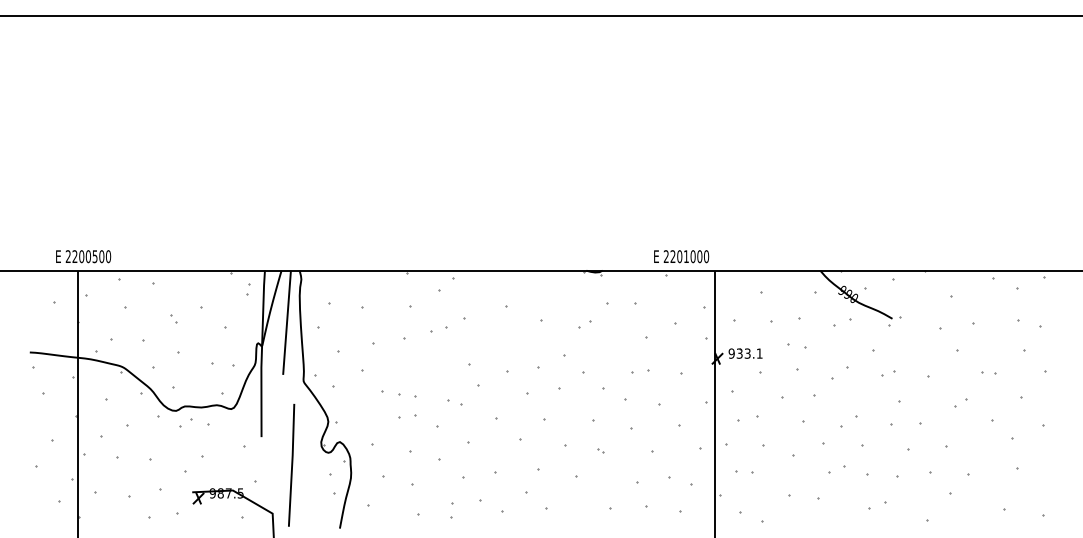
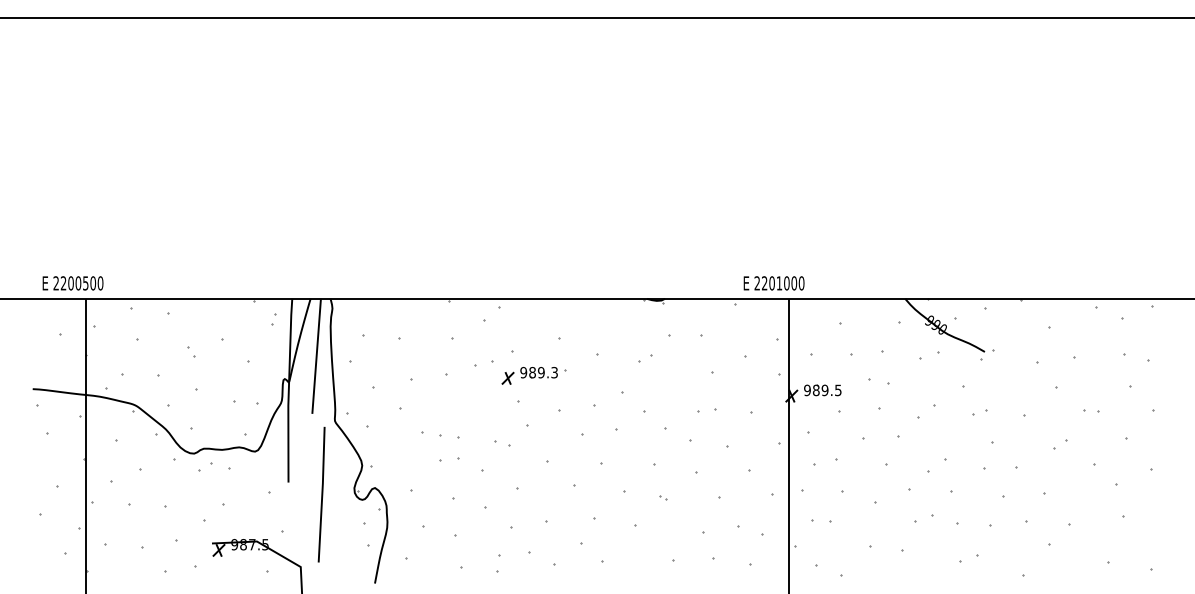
text: (83, 256) -> (72, 283), moved
text: (681, 256) -> (773, 283), moved
part: (483, 340) -> (533, 375), added
text: (749, 353) -> (827, 390), 933.1 -> 989.5
line: (291, 465) -> (321, 494), moved

